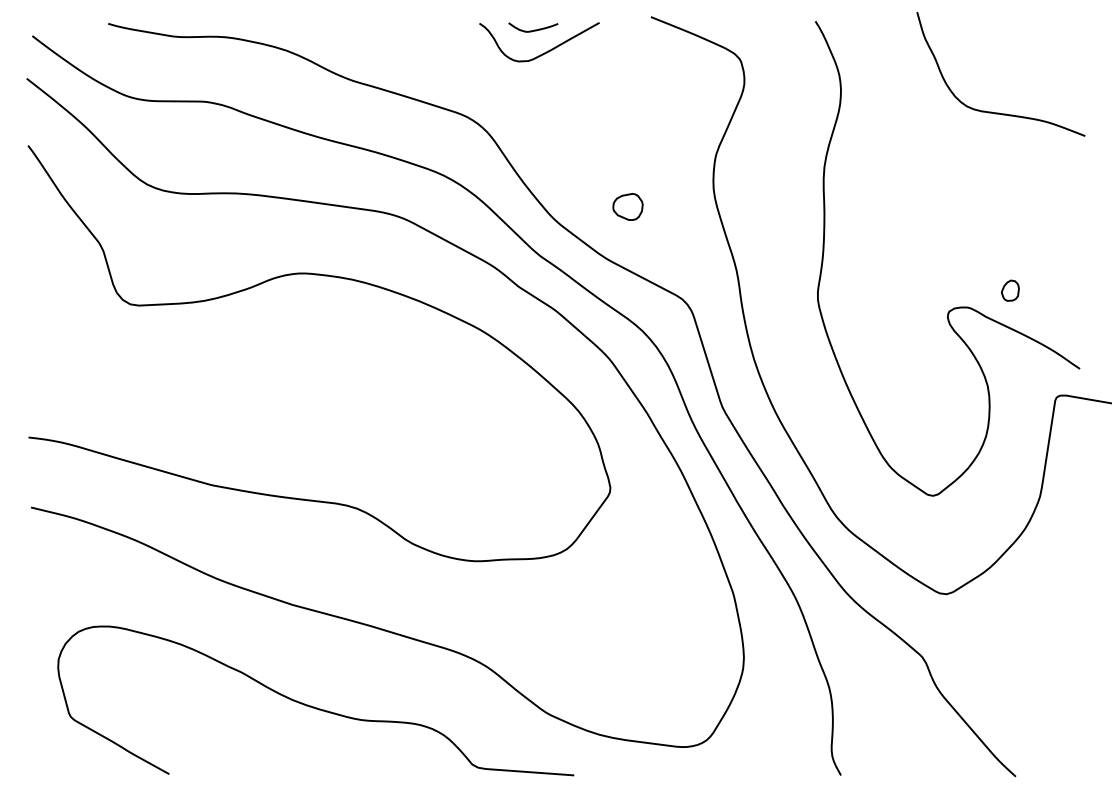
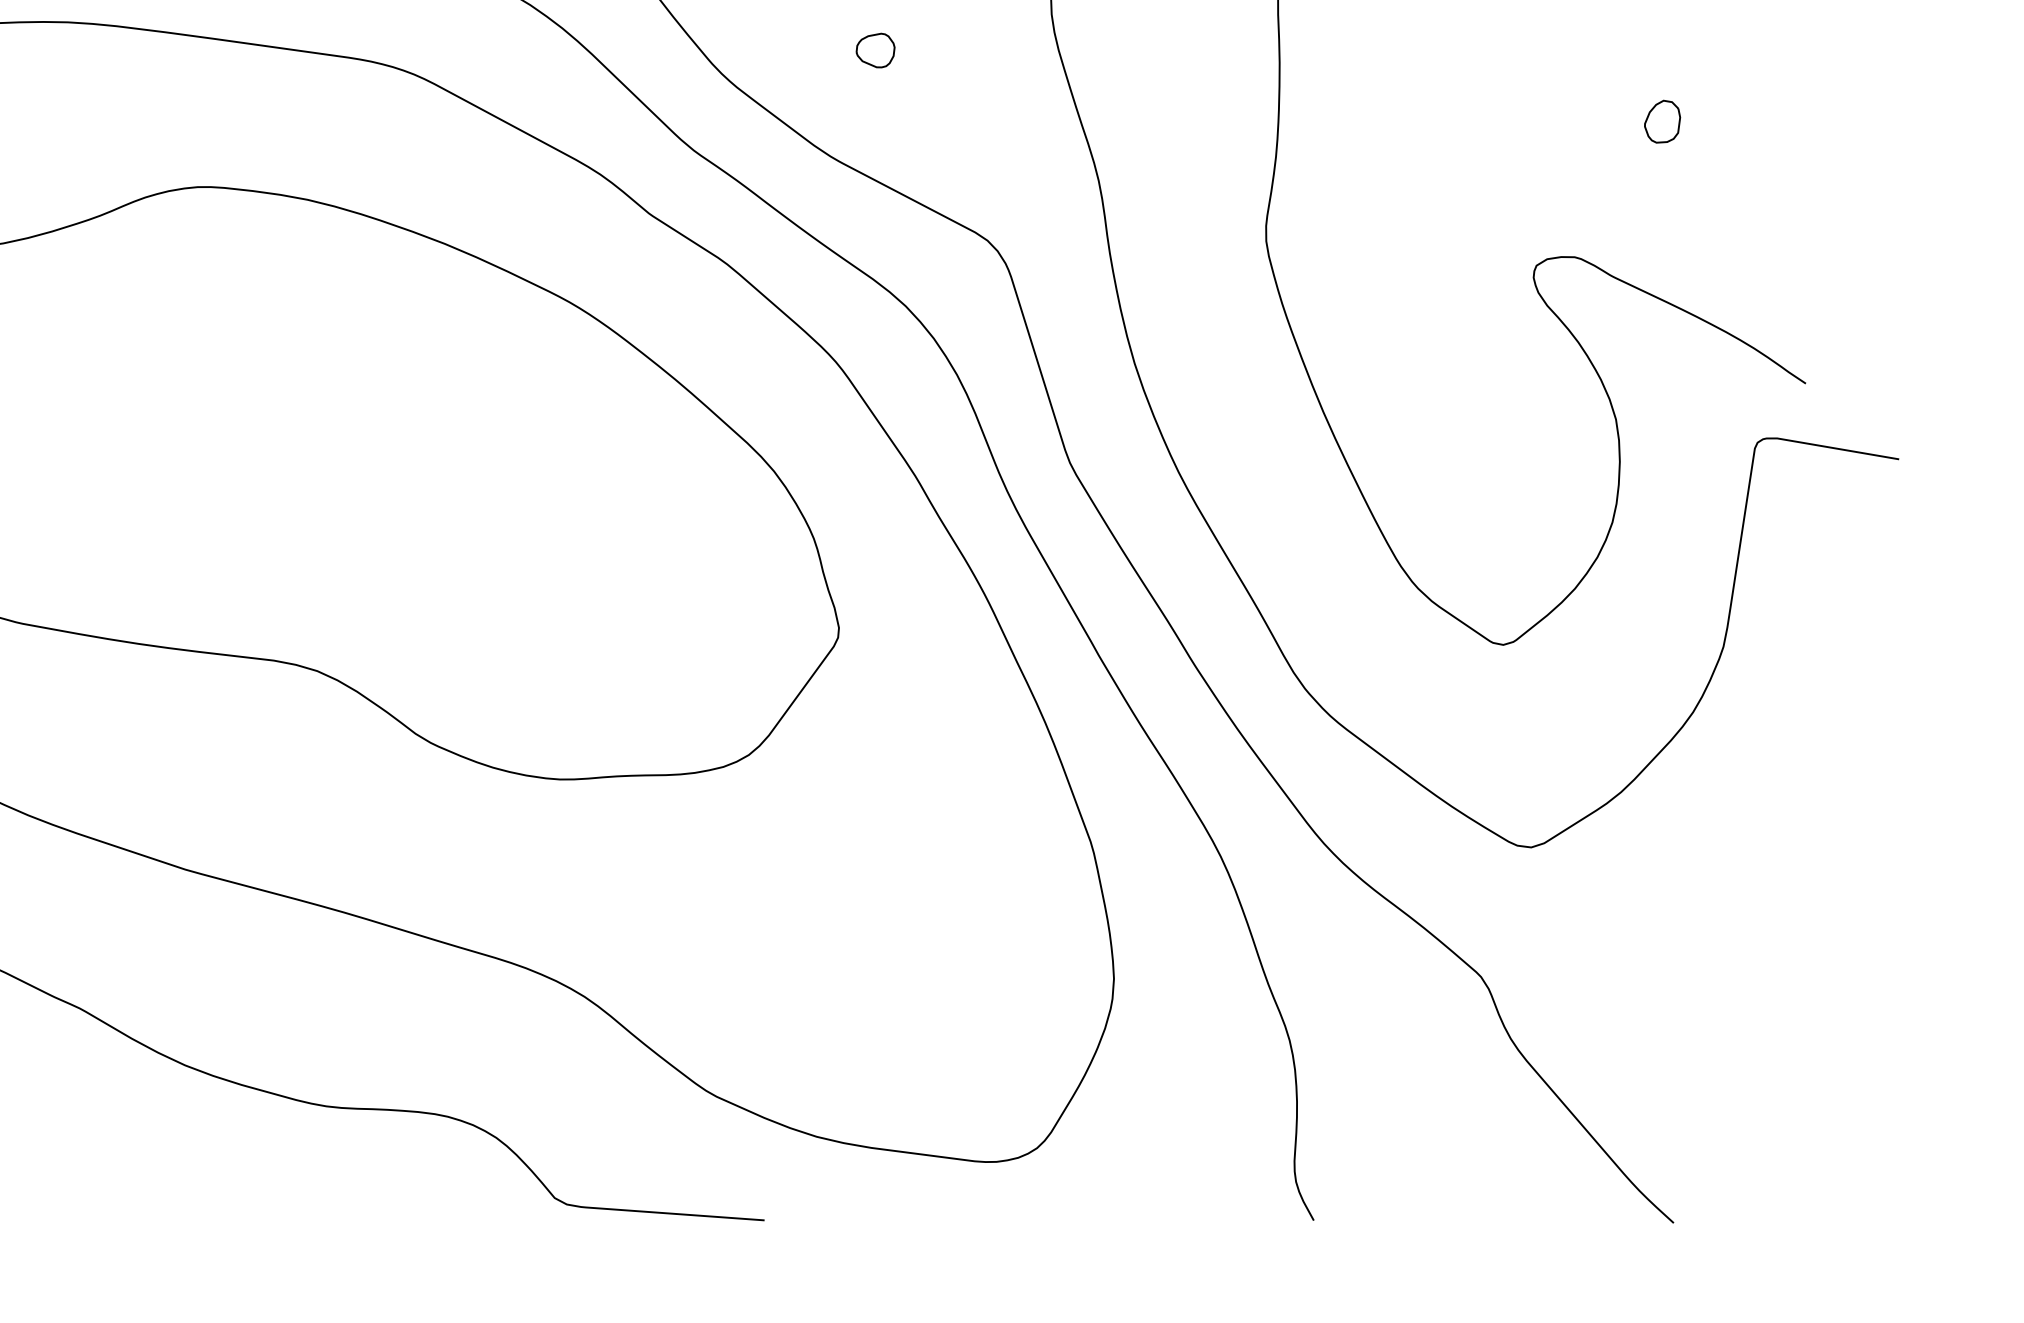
part: (628, 207) -> (876, 51), size x0.62
part: (1010, 290) -> (1662, 121), moved

